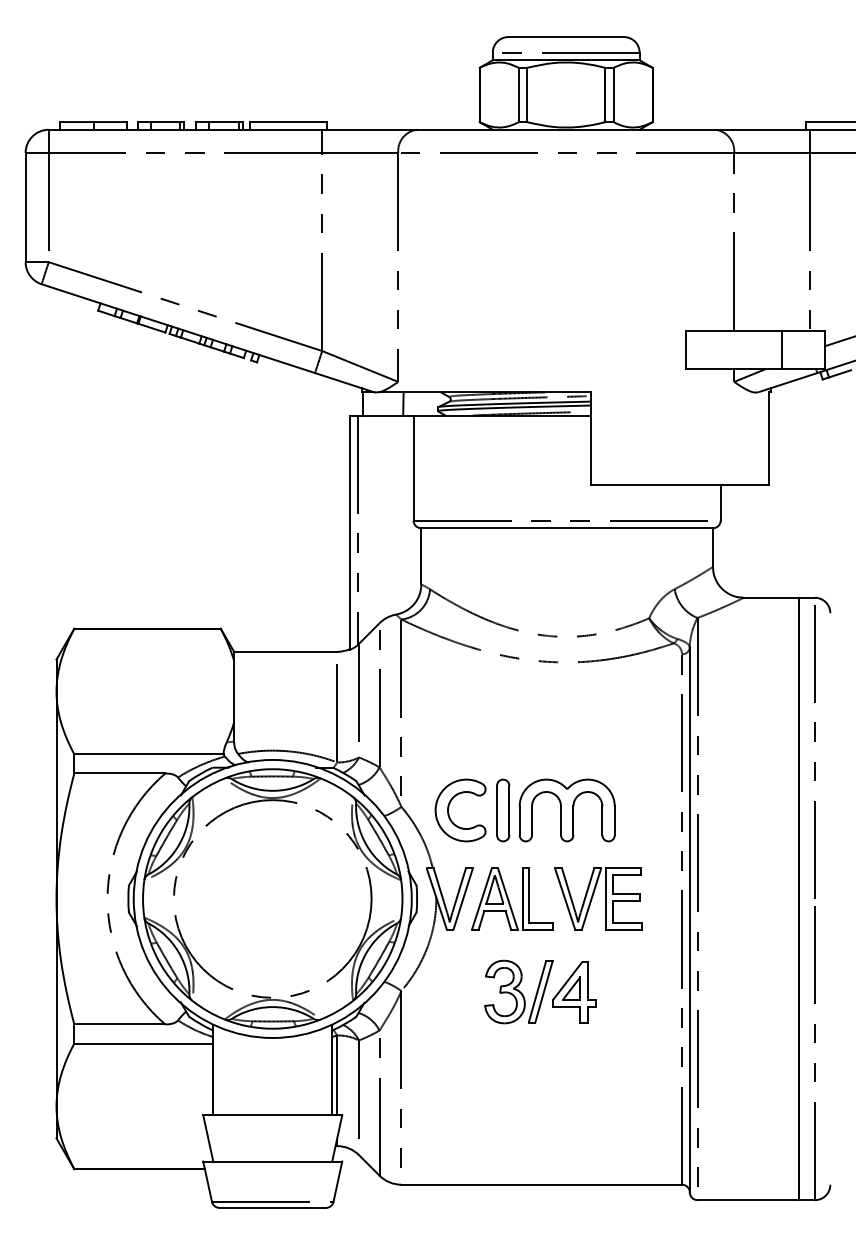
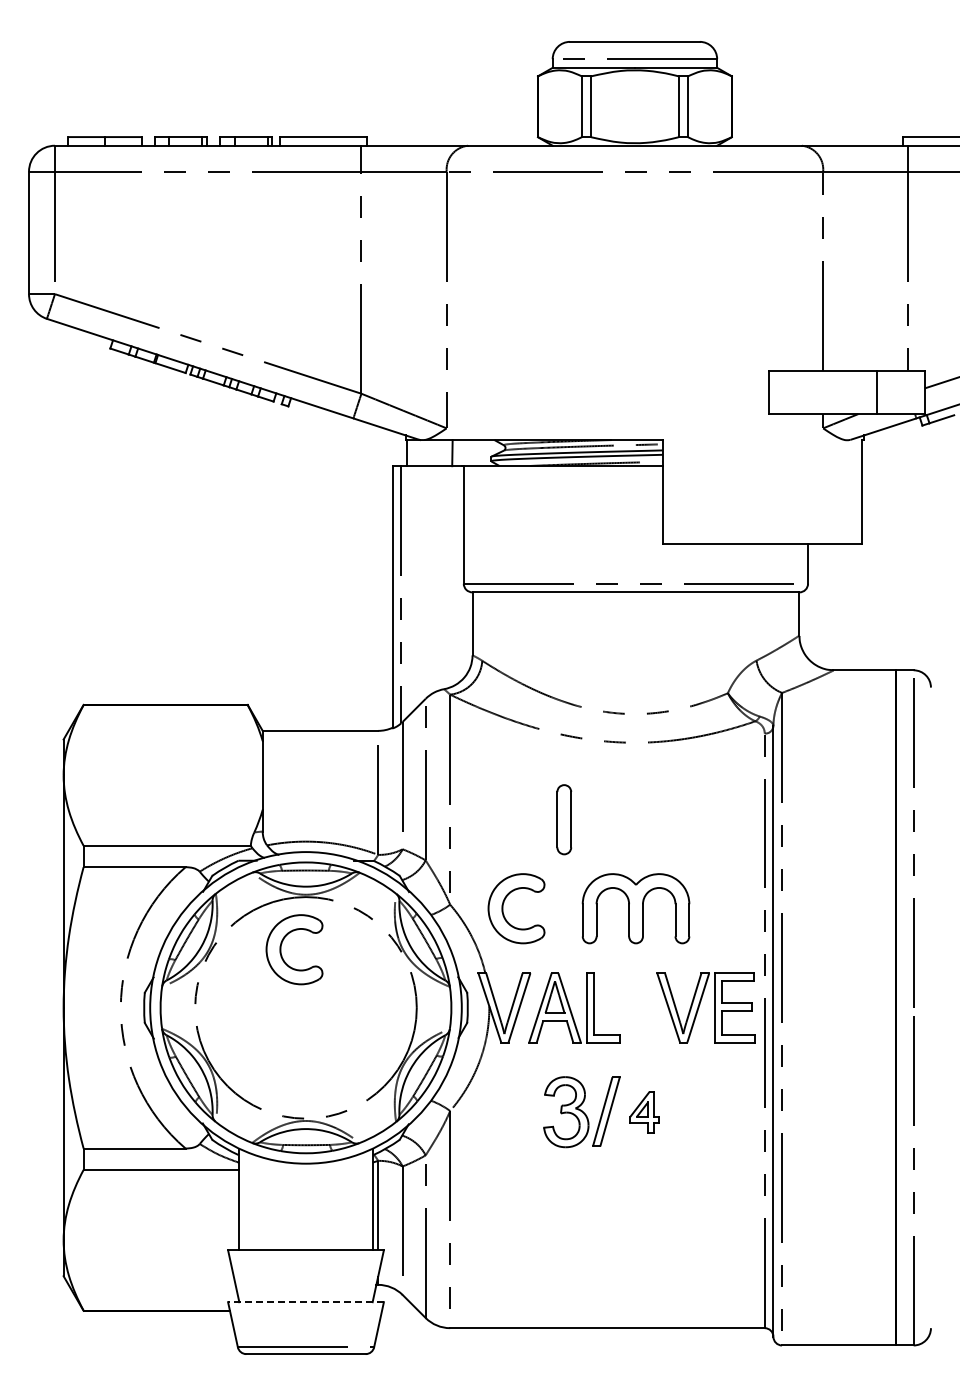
part: (503, 810) -> (564, 819), moved
part: (250, 846) -> (281, 949), added
part: (597, 898) -> (705, 1007), moved
part: (574, 991) -> (644, 1111), size x0.6
line: (273, 1161) -> (306, 1302), solid -> dashed

